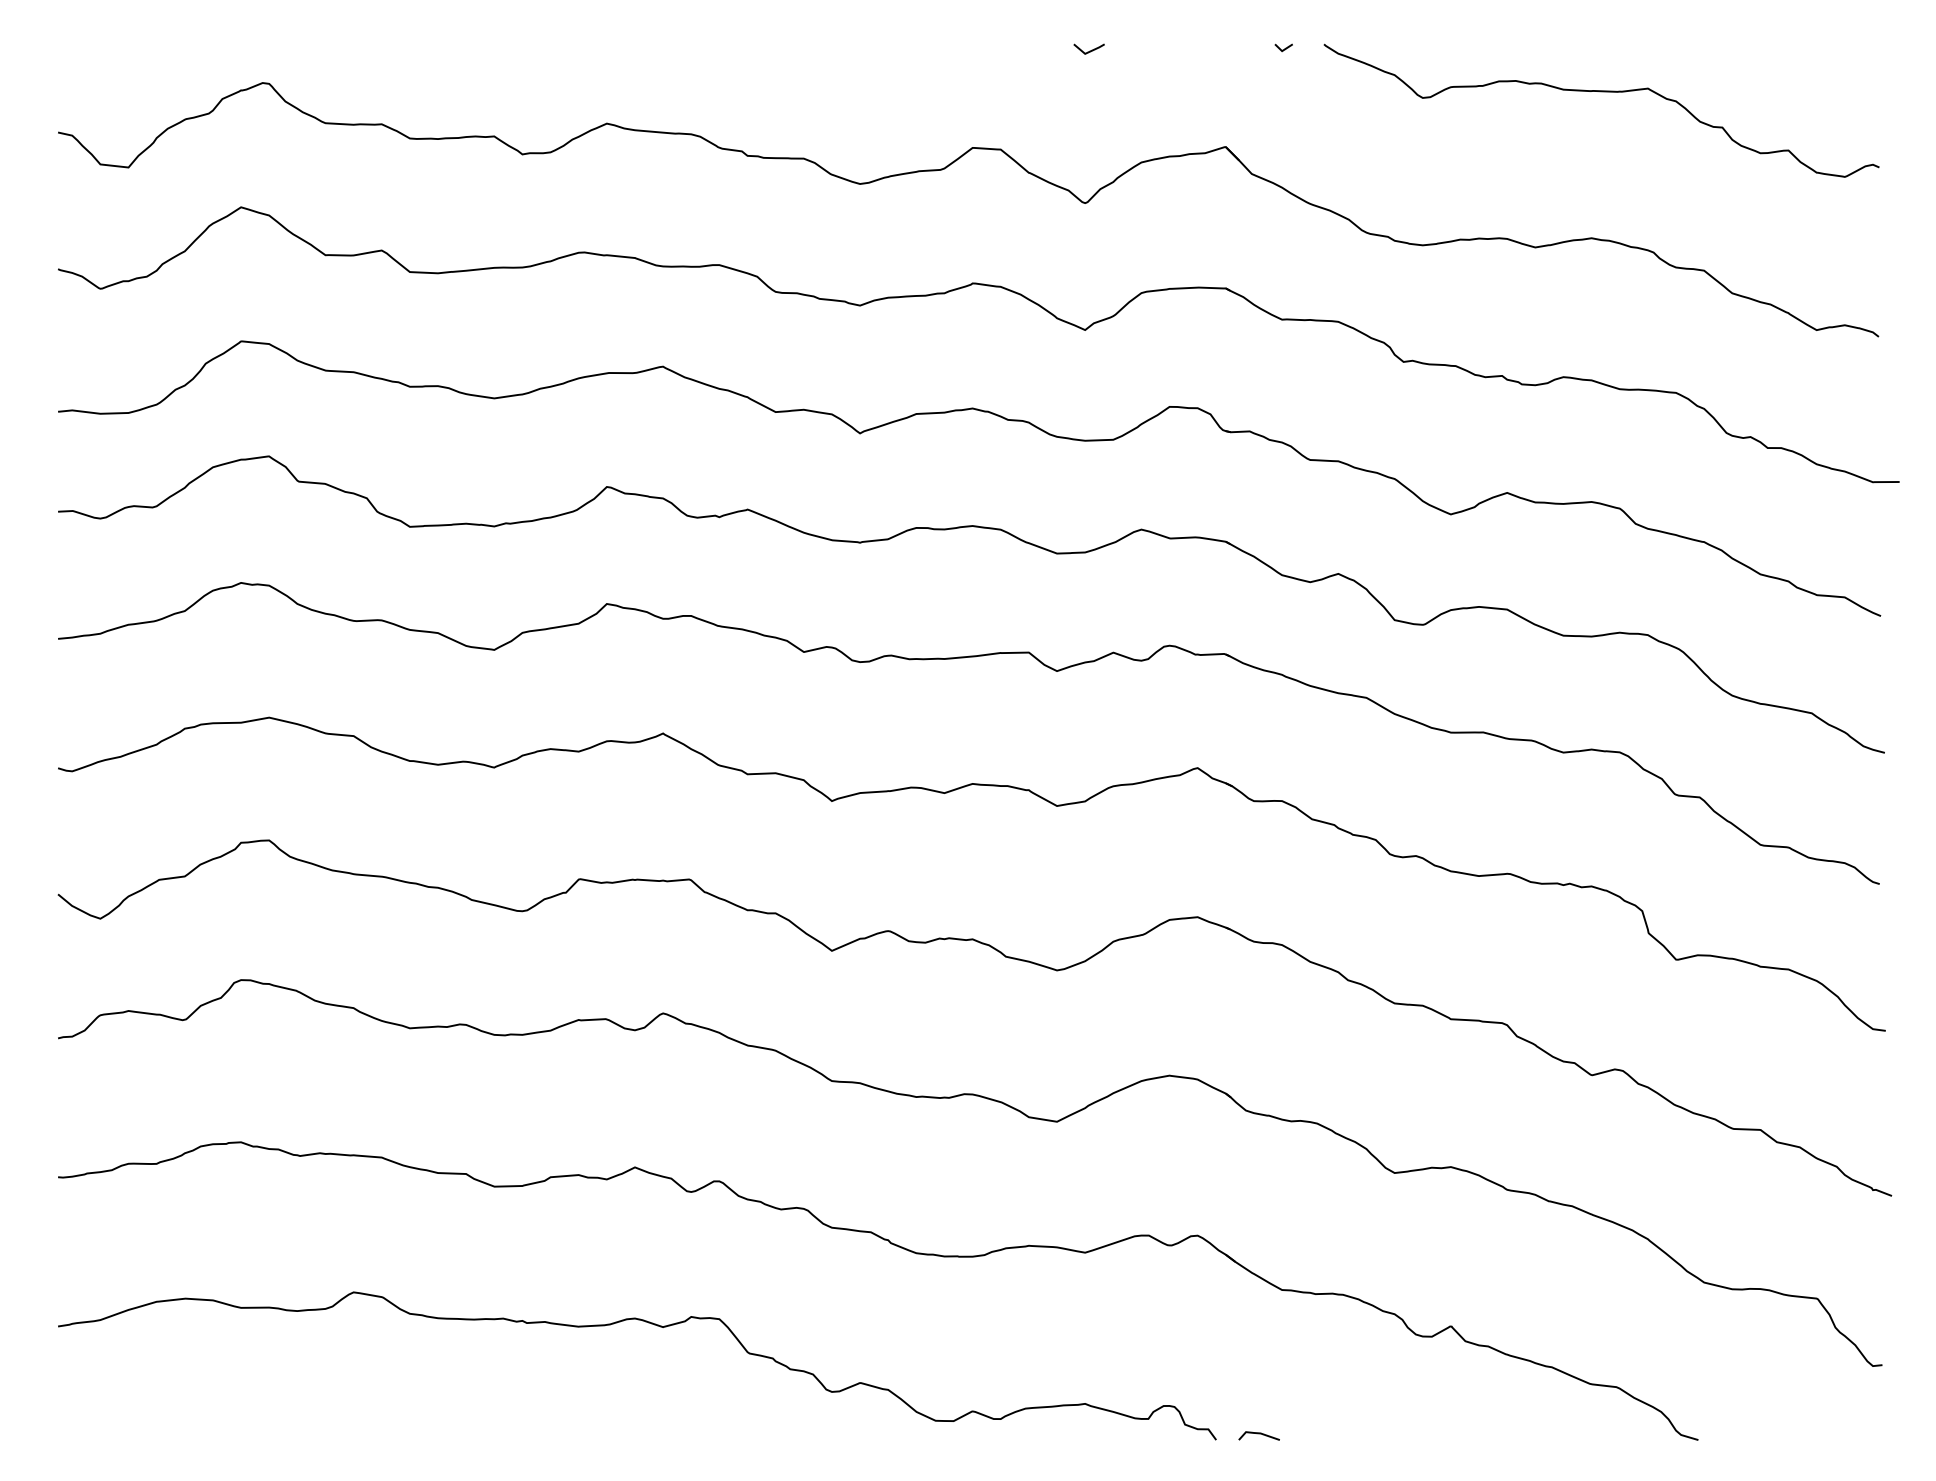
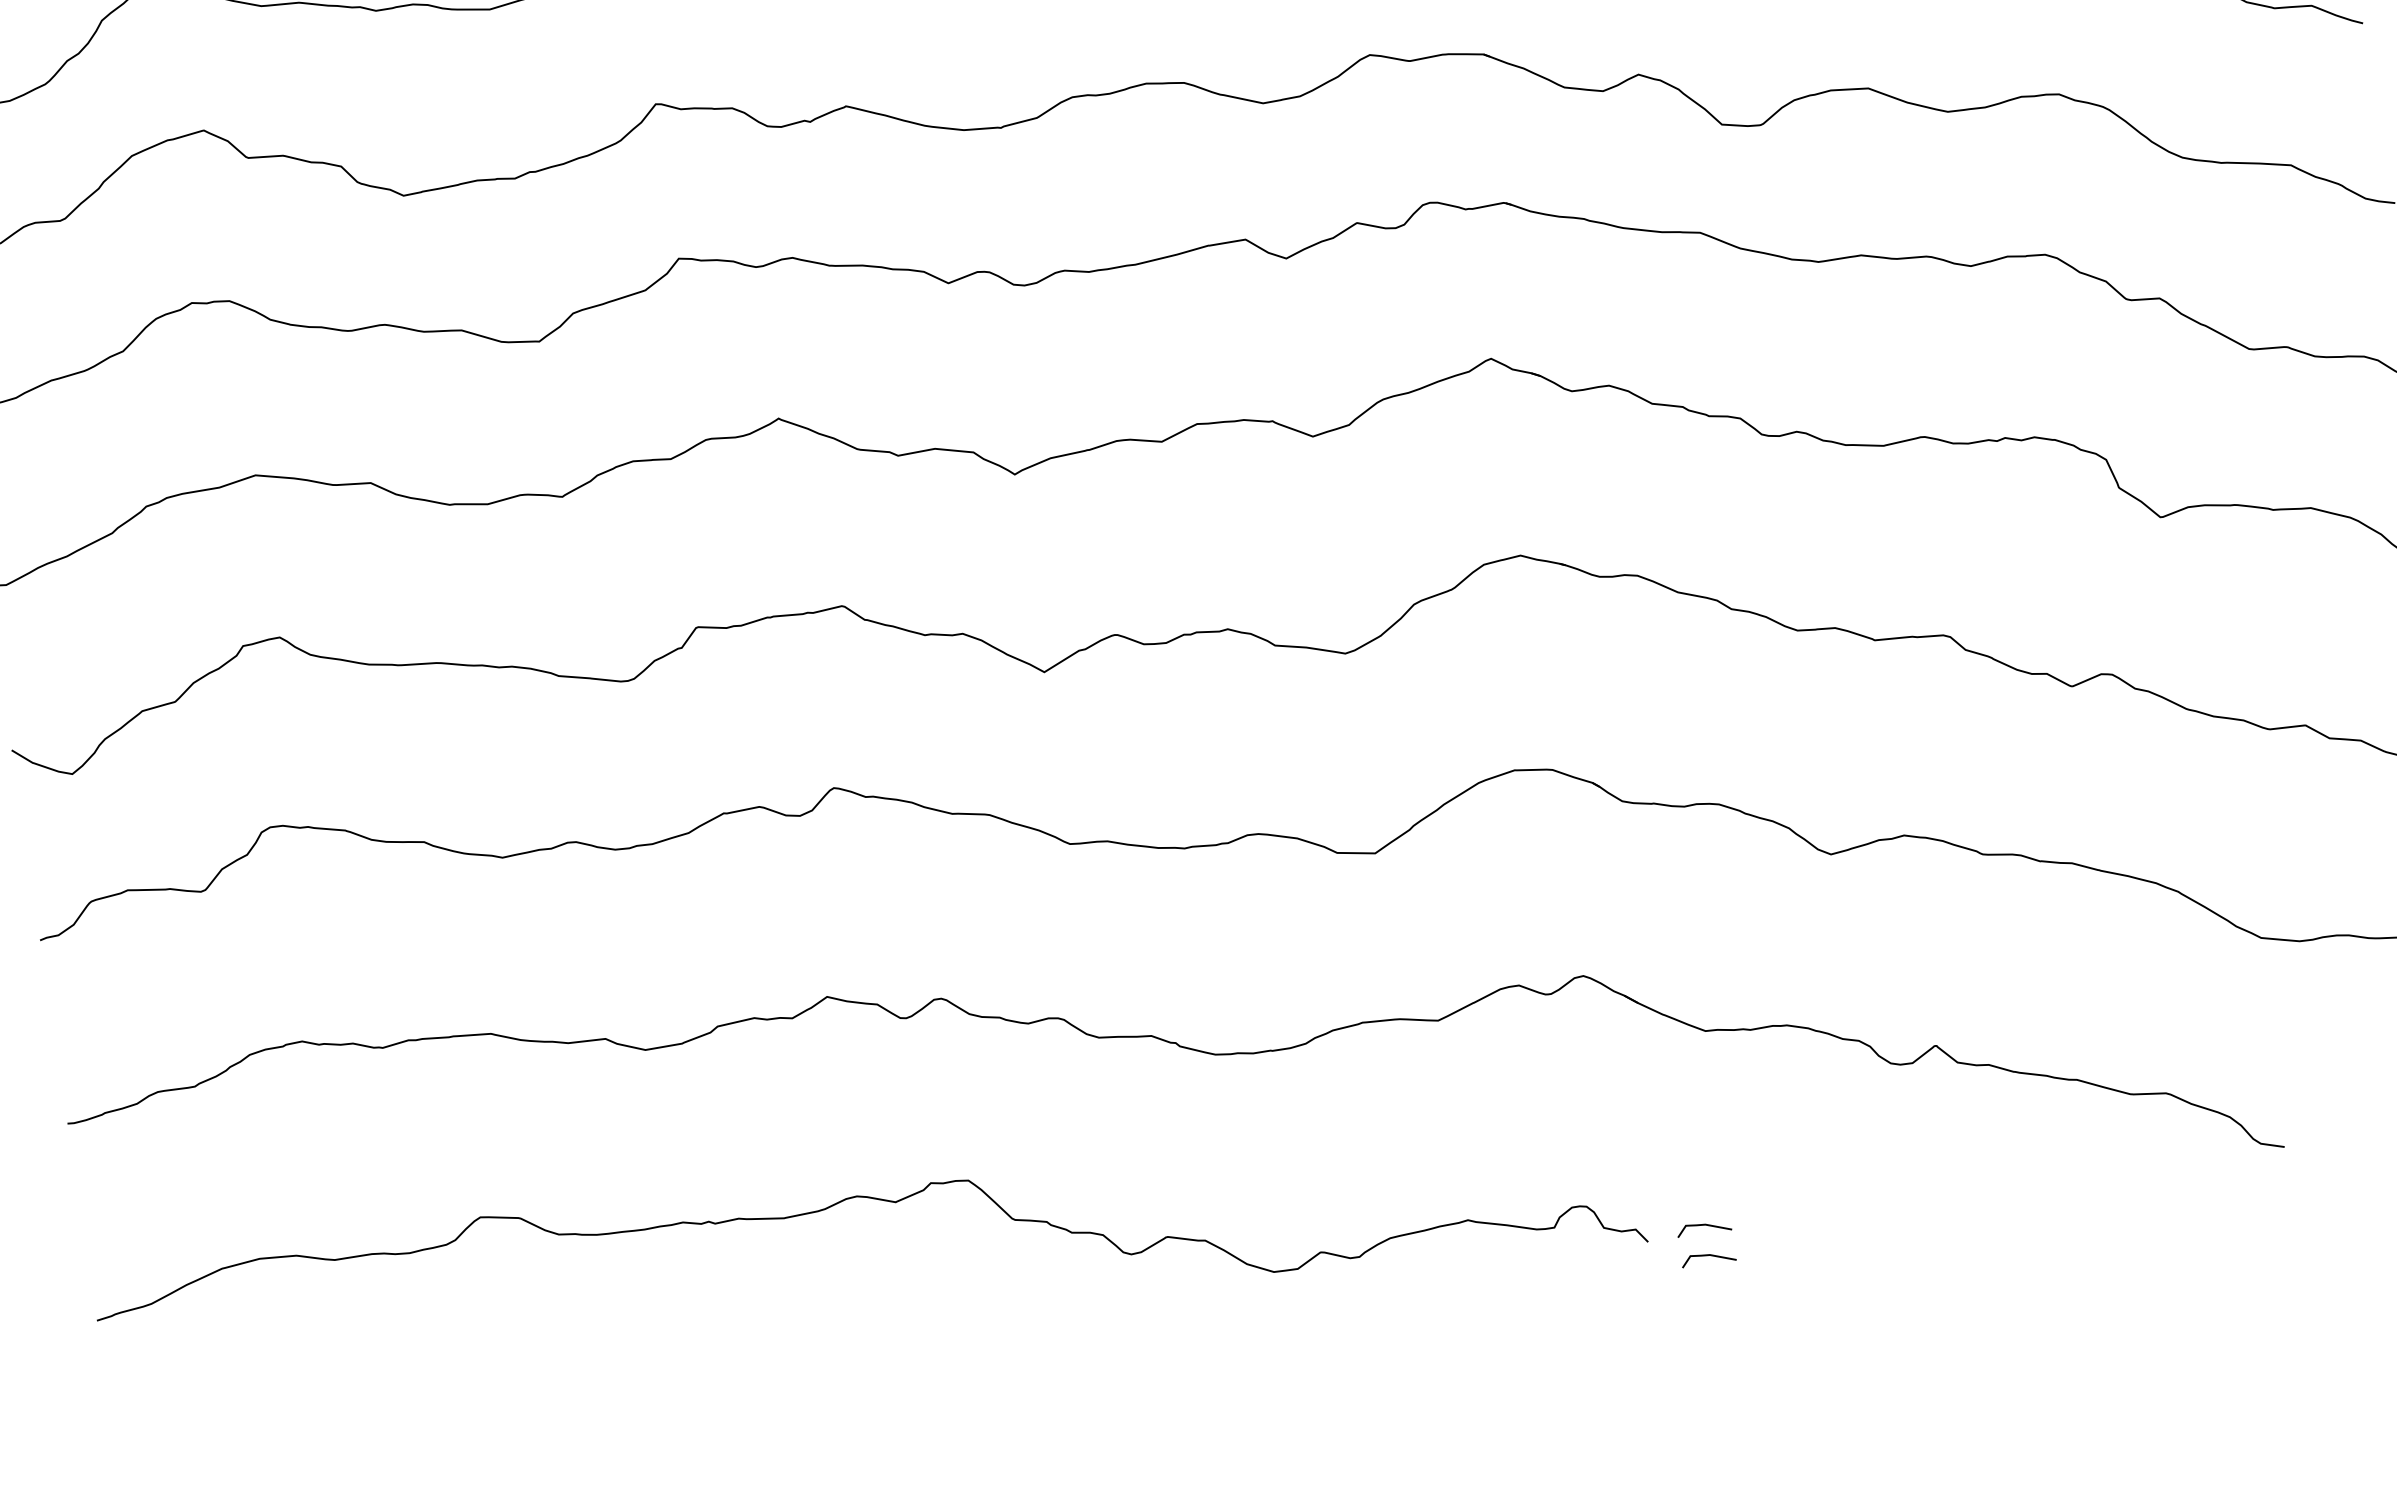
line: (1258, 1457) -> (1707, 1256), added

